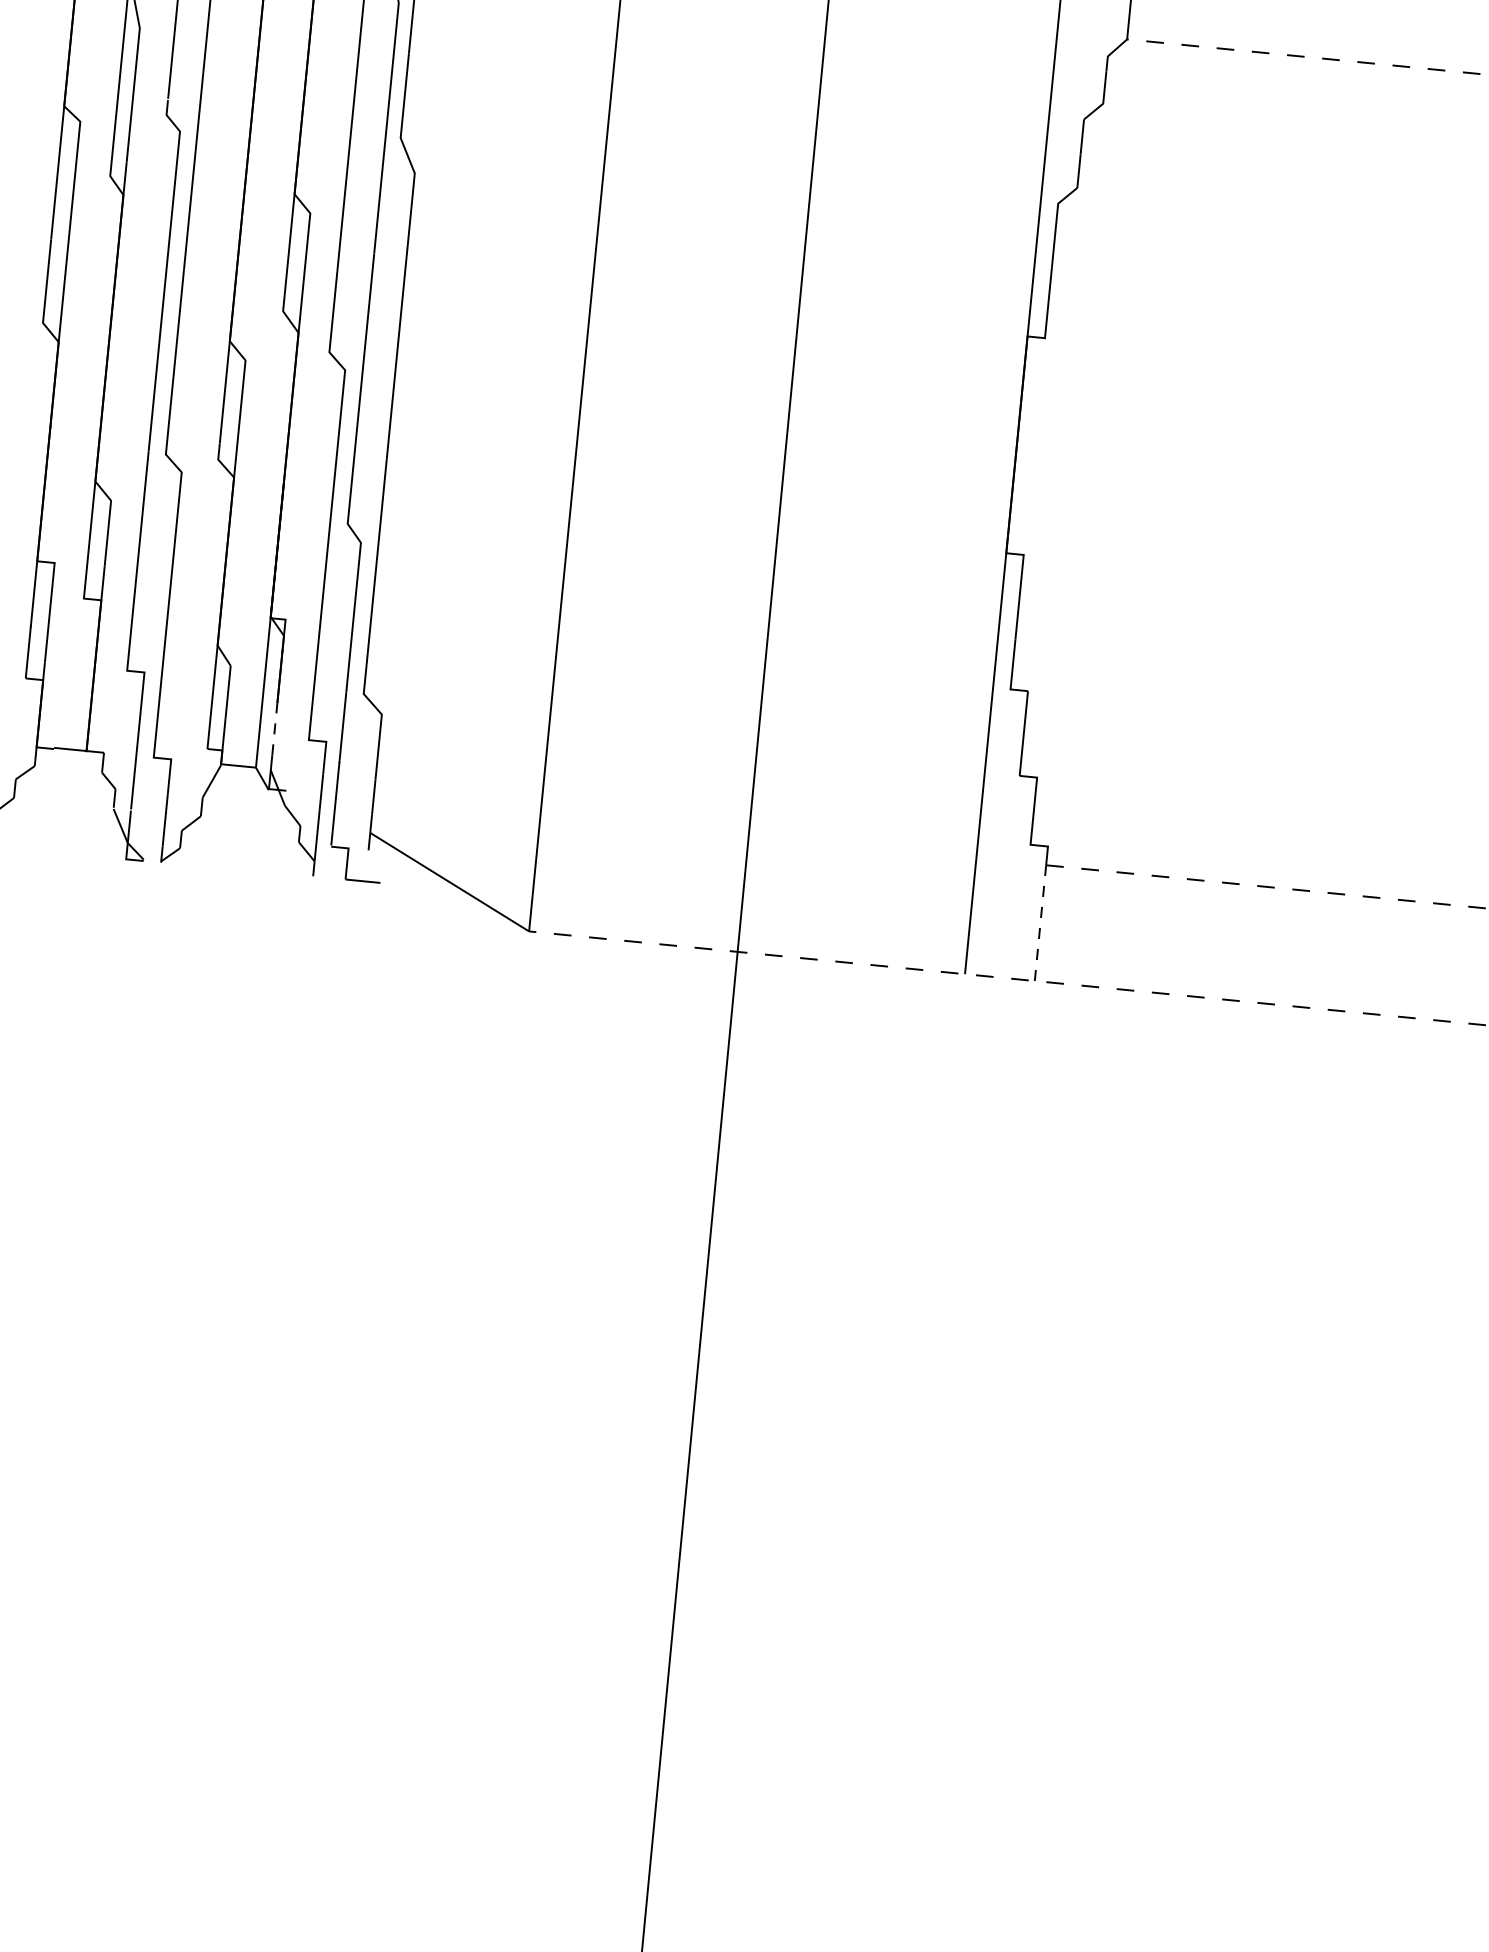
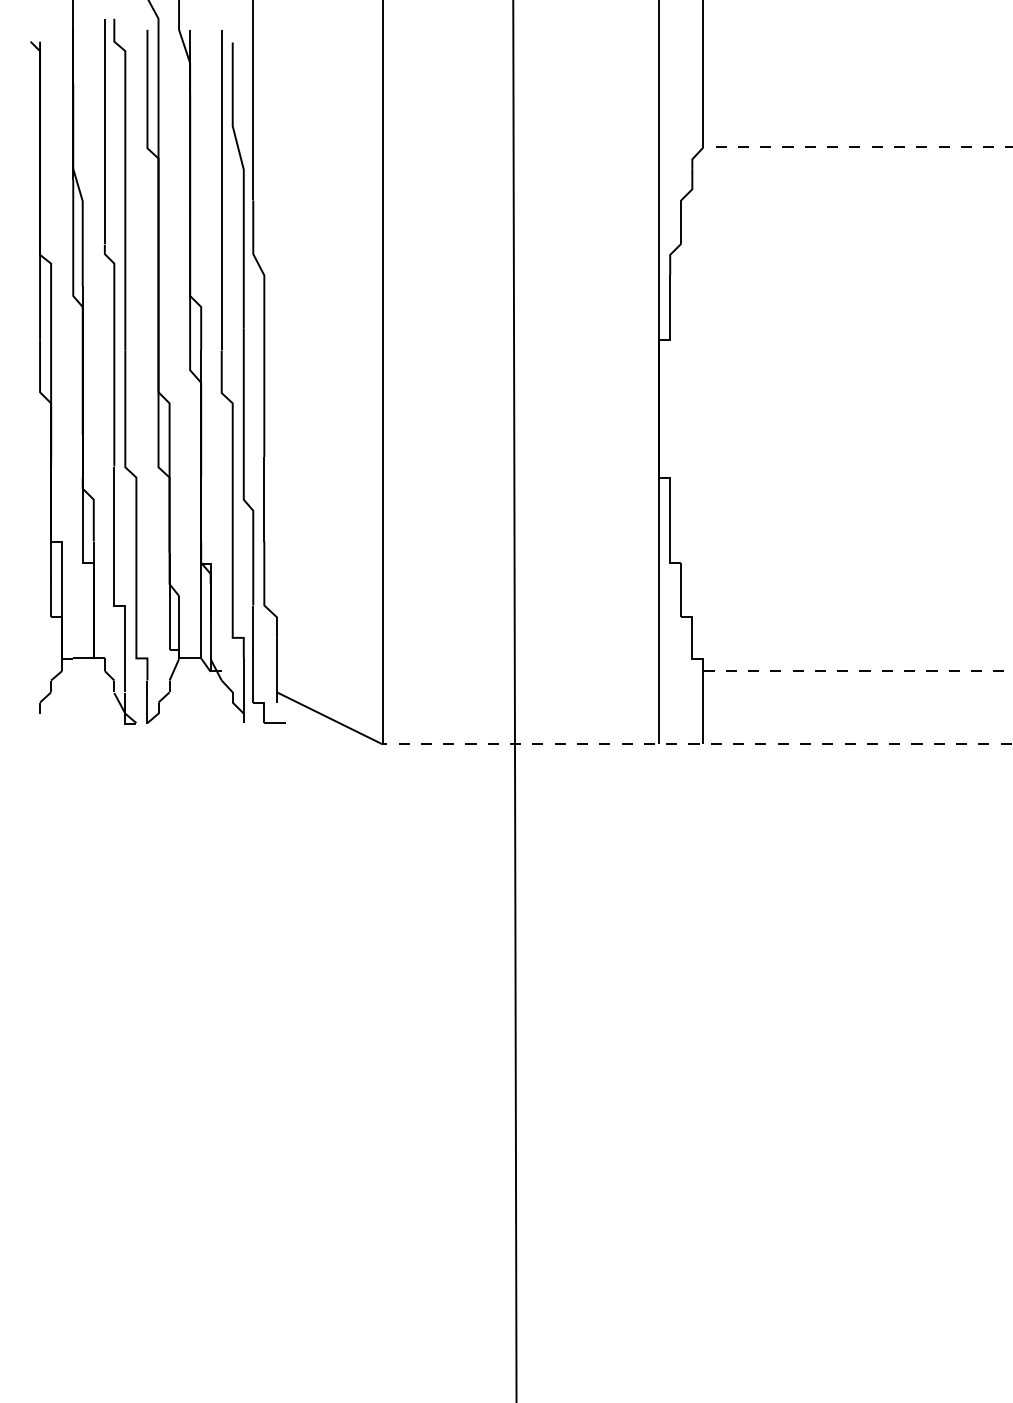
line: (274, 728) -> (210, 632), dashed -> solid
line: (1040, 922) -> (703, 707), dashed -> solid

